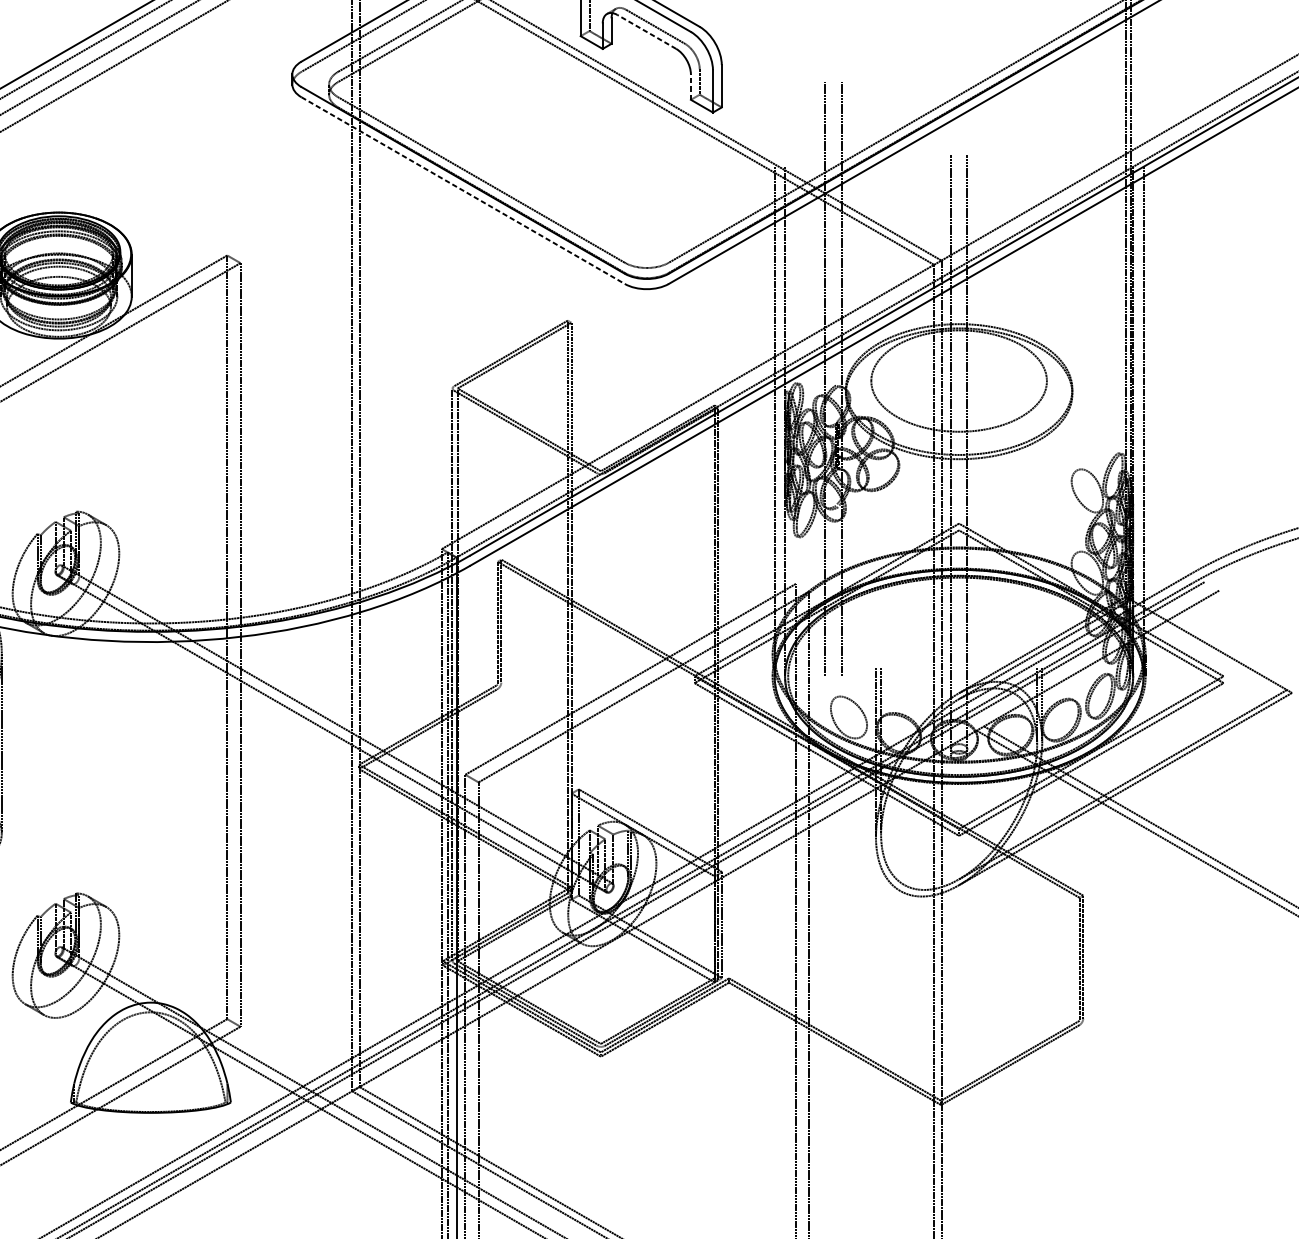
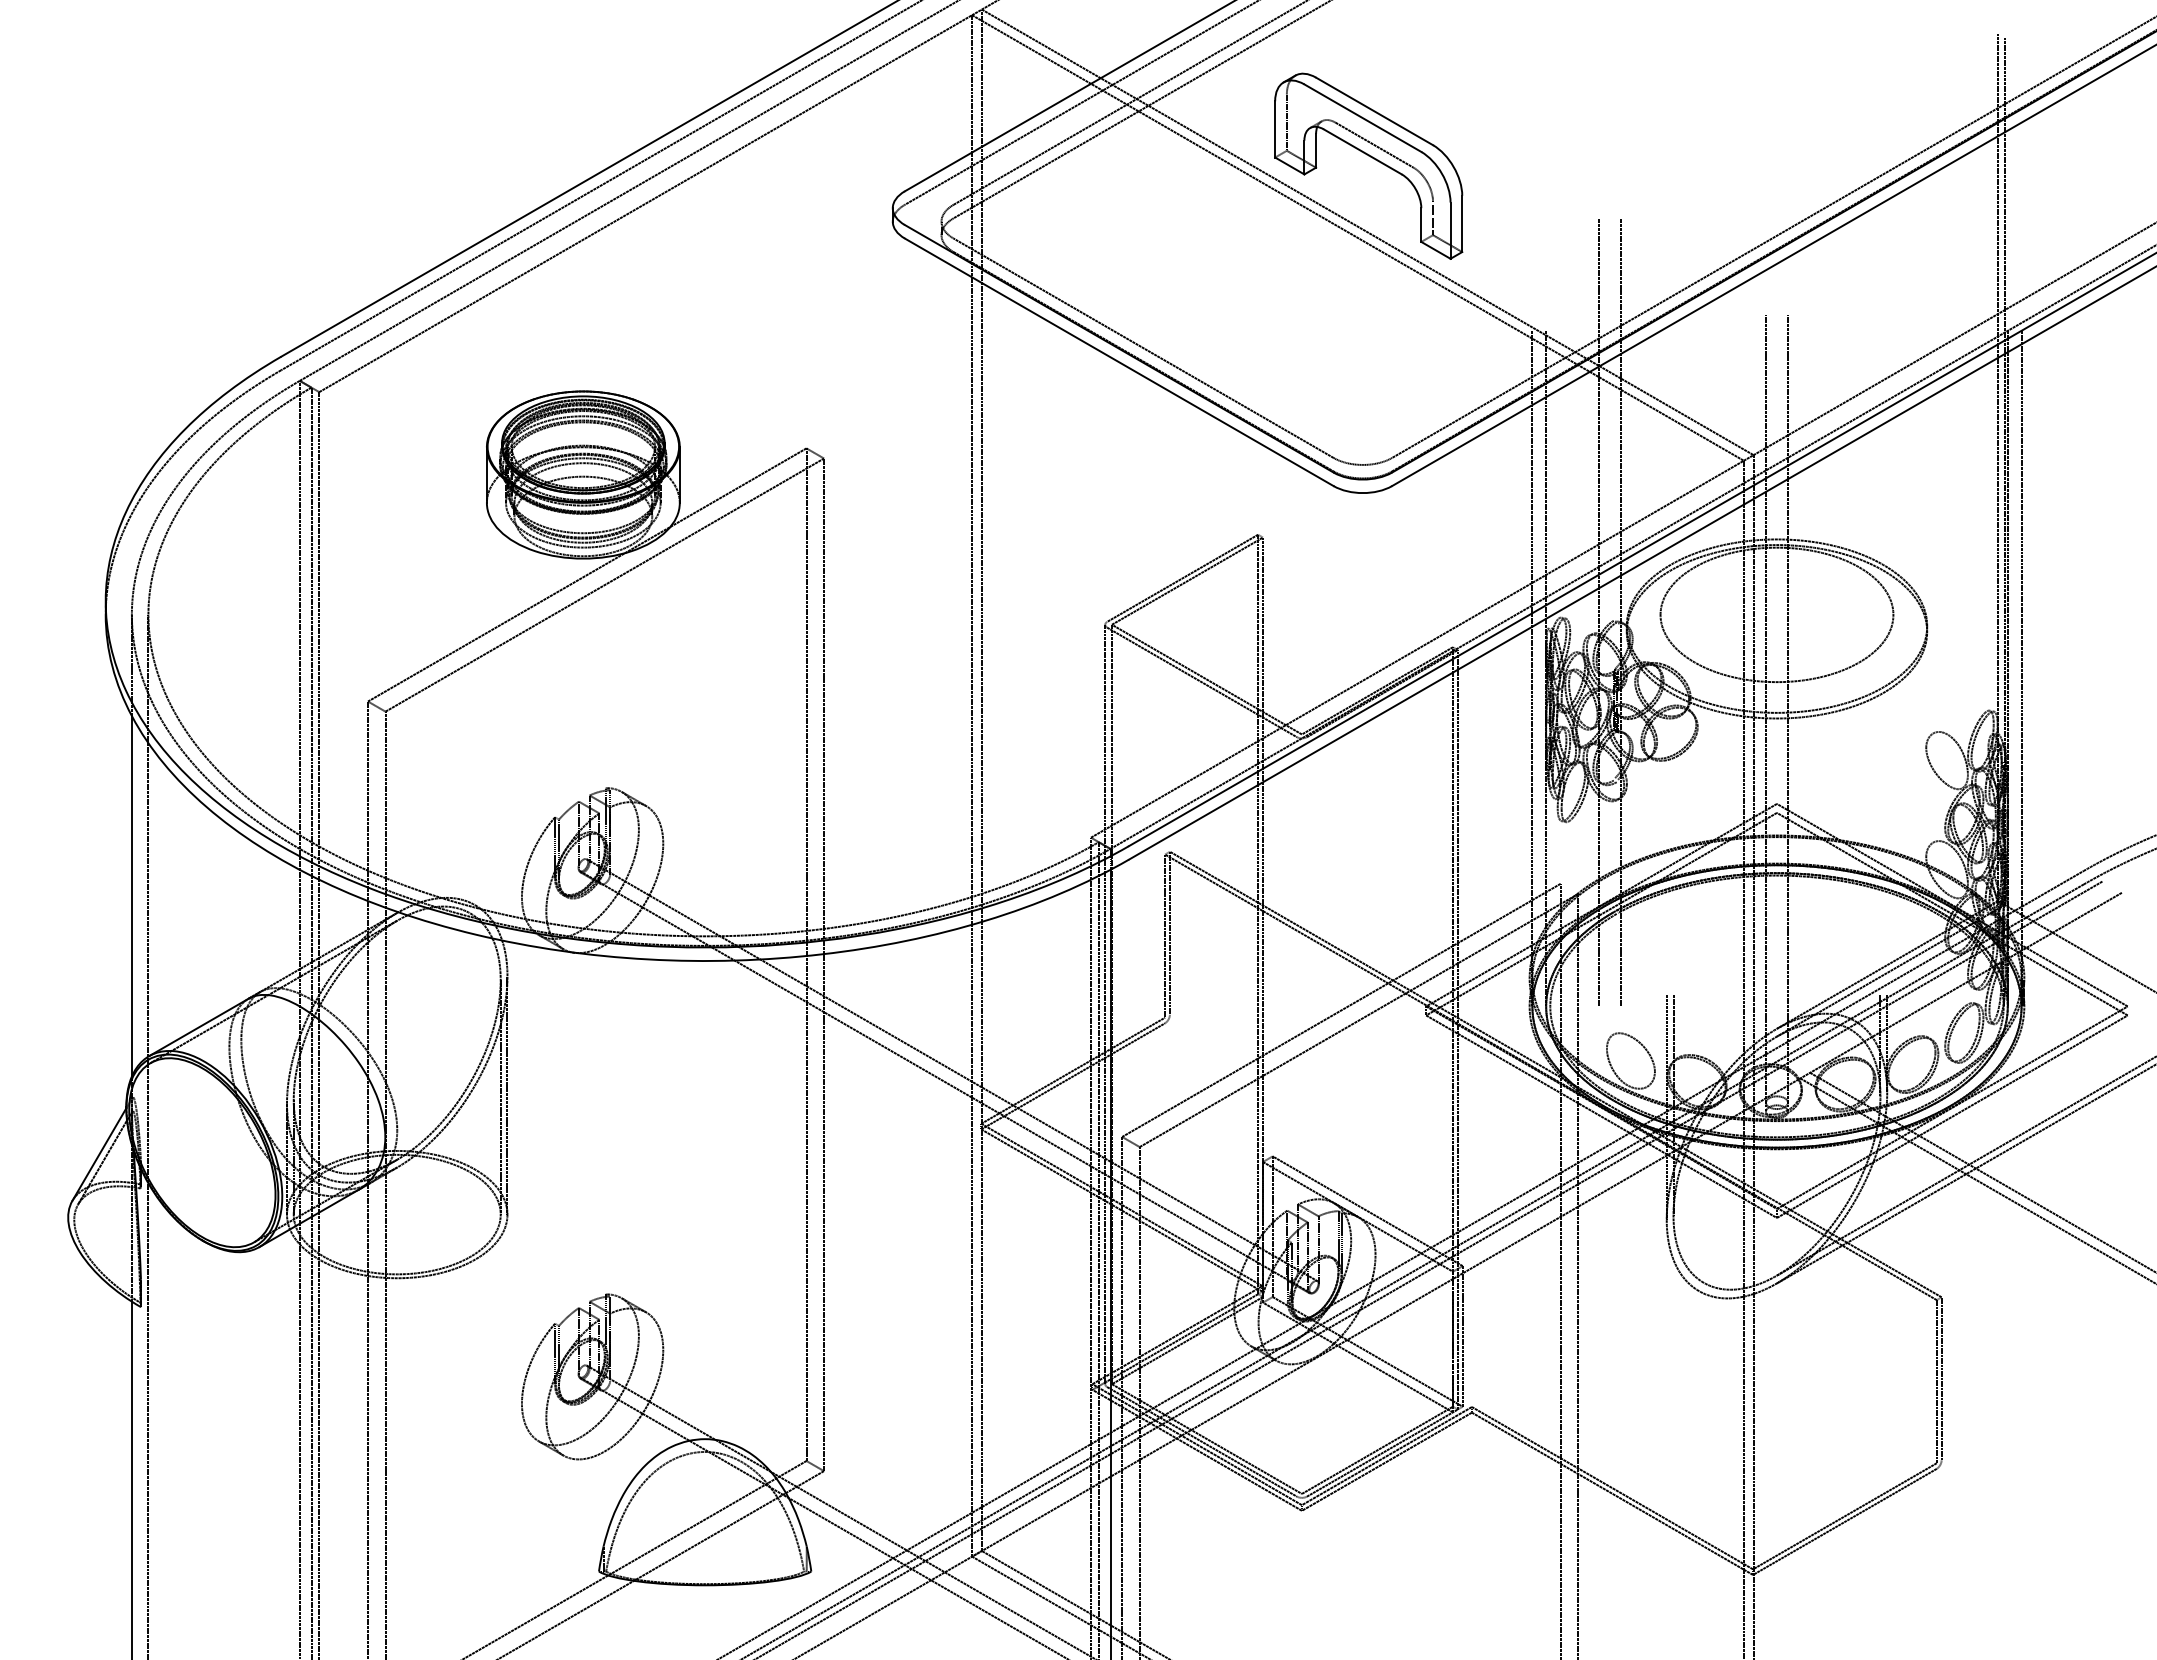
line: (646, 31) -> (1362, 151), dashed -> solid
line: (691, 87) -> (1421, 225), dashed -> solid
line: (463, 190) -> (1119, 362), dashed -> solid

